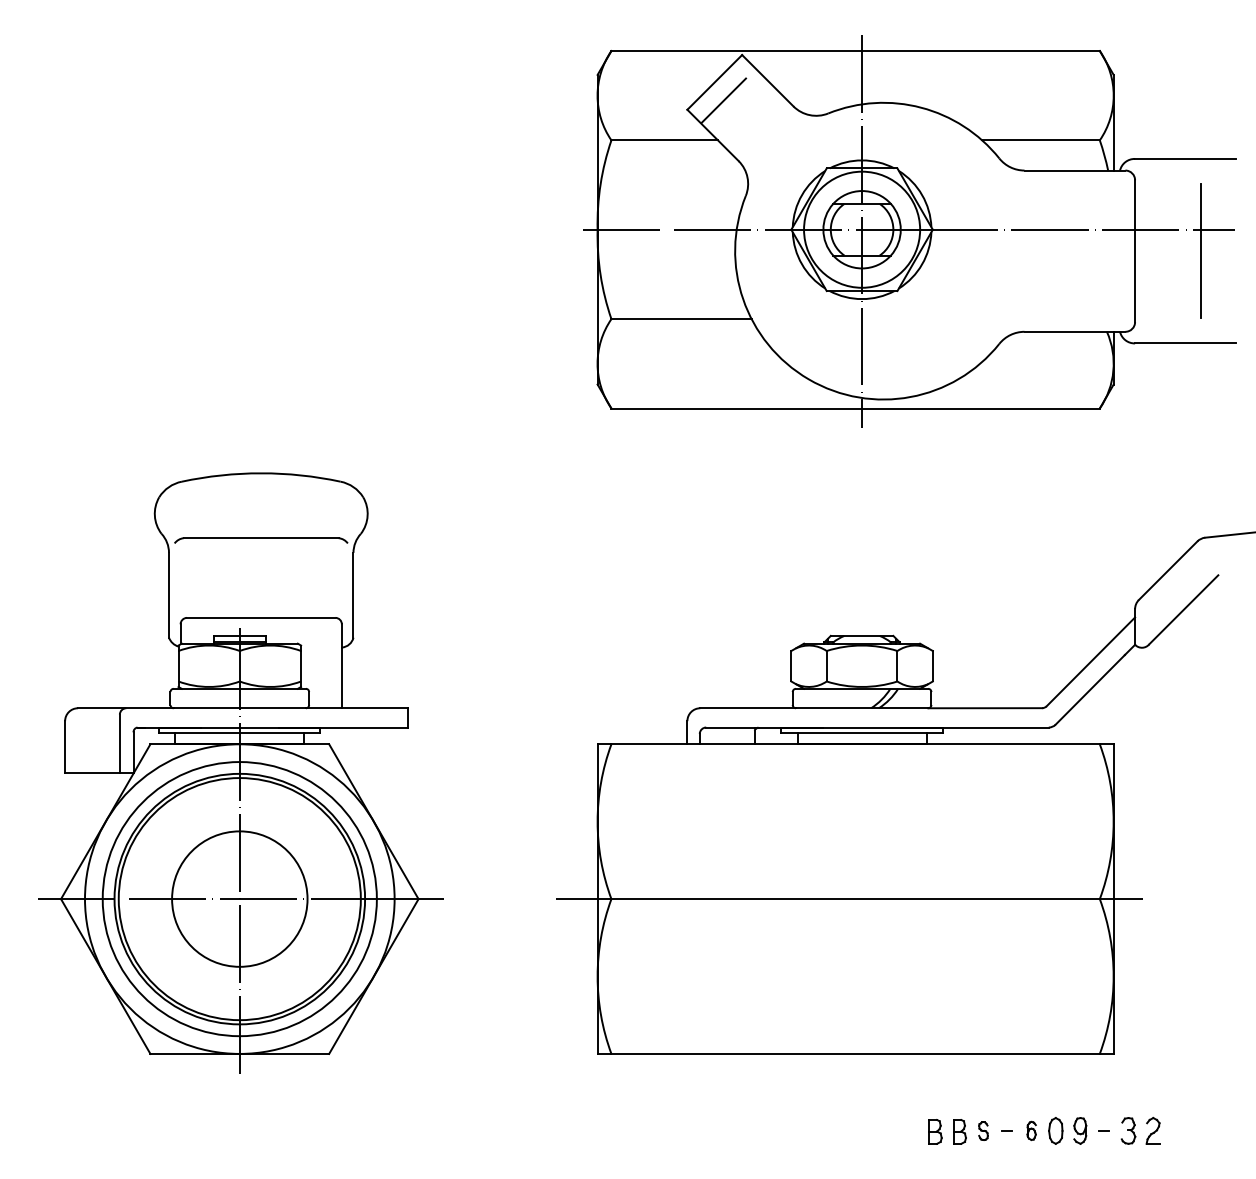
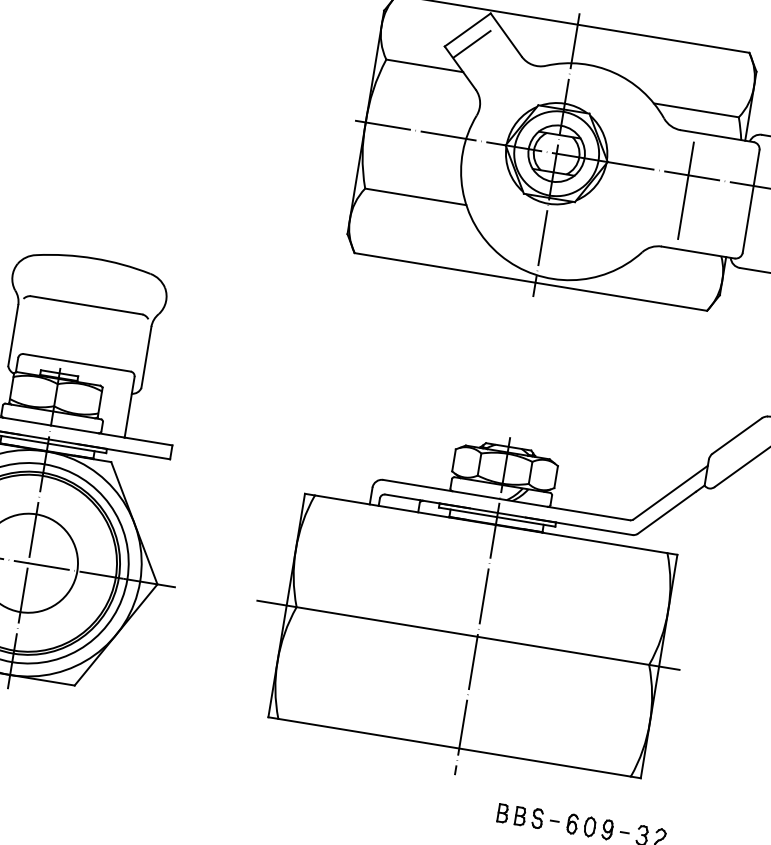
line: (1044, 250) -> (685, 190), added
line: (862, 856) -> (482, 606), added
part: (983, 1130) -> (537, 818), size x1.43
part: (1031, 1130) -> (572, 823), size x1.43

